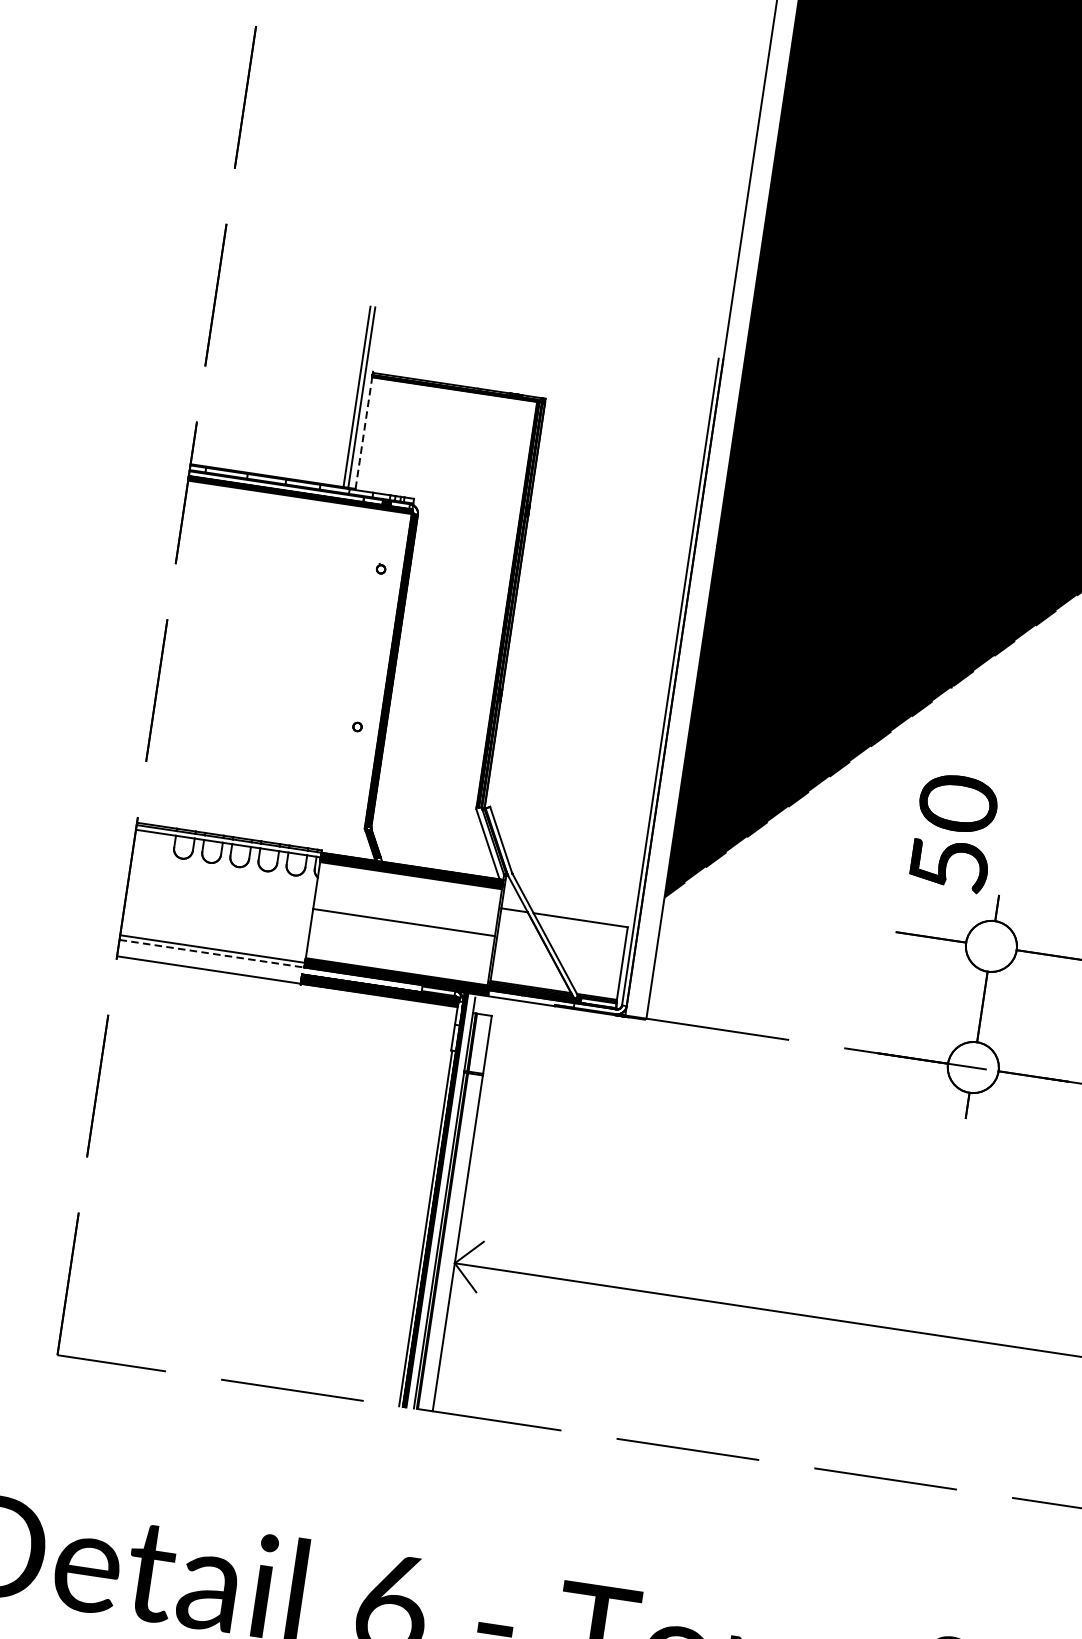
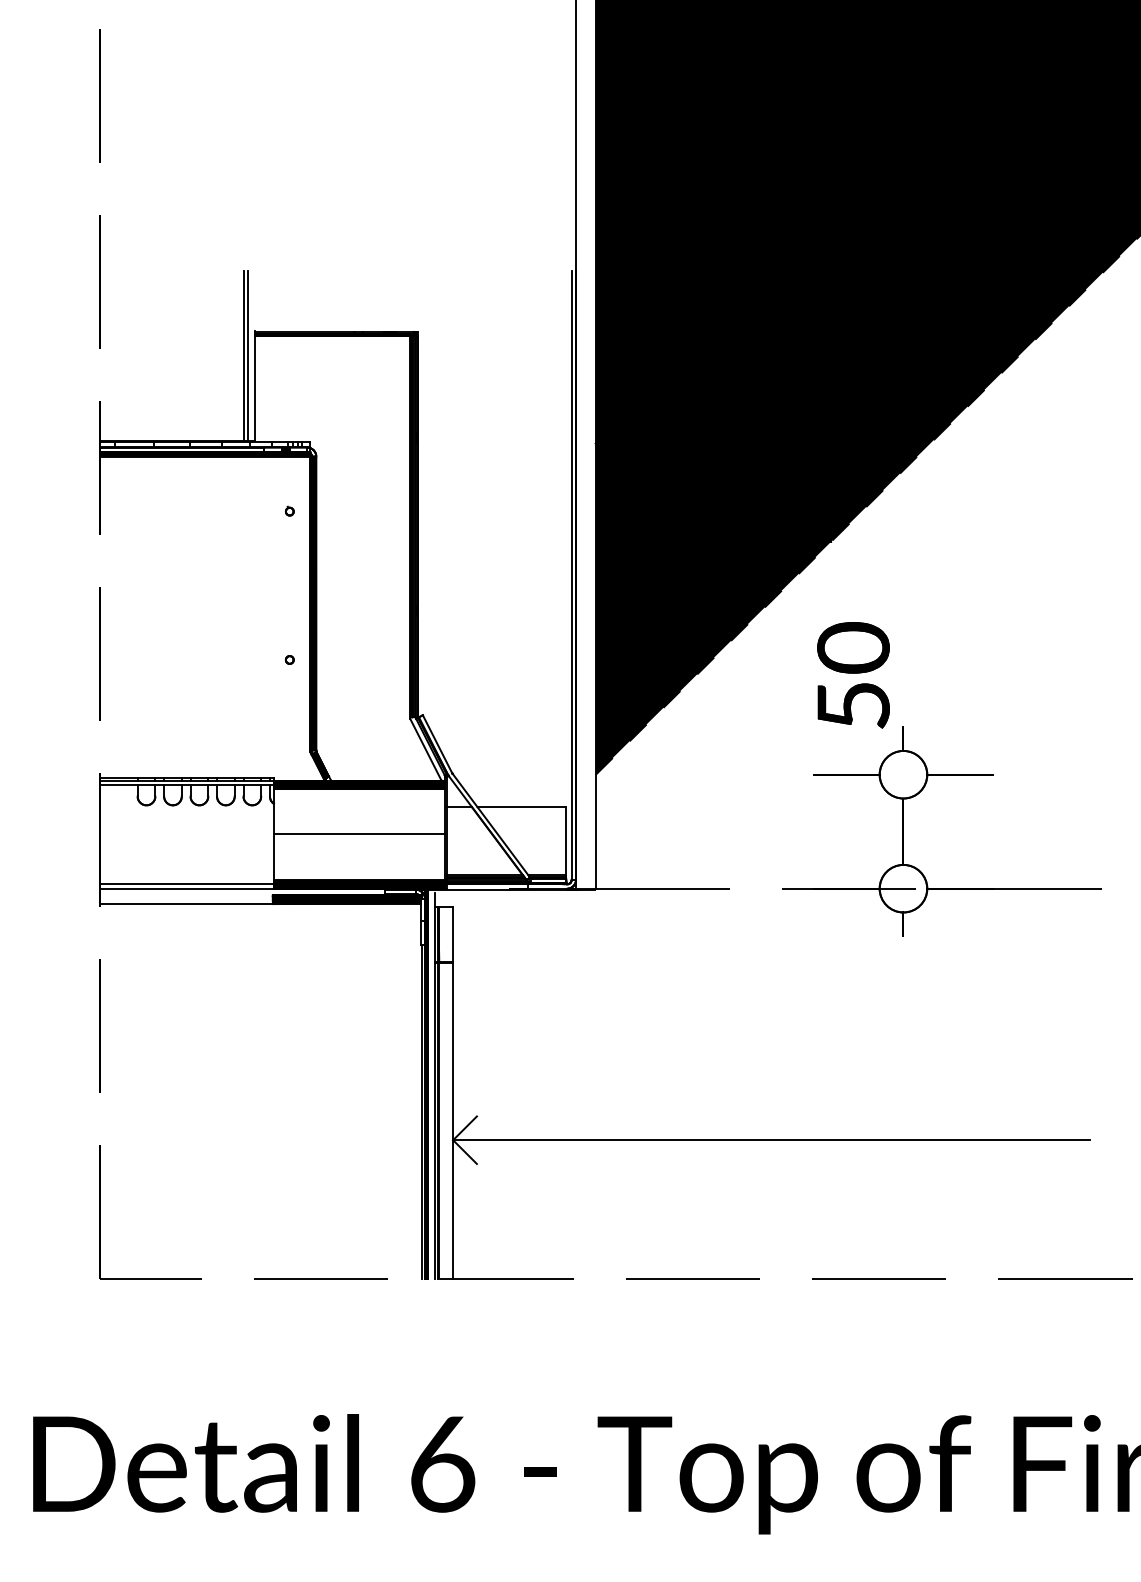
line: (364, 433) -> (255, 388), dashed -> solid
line: (212, 953) -> (187, 888), dashed -> solid

